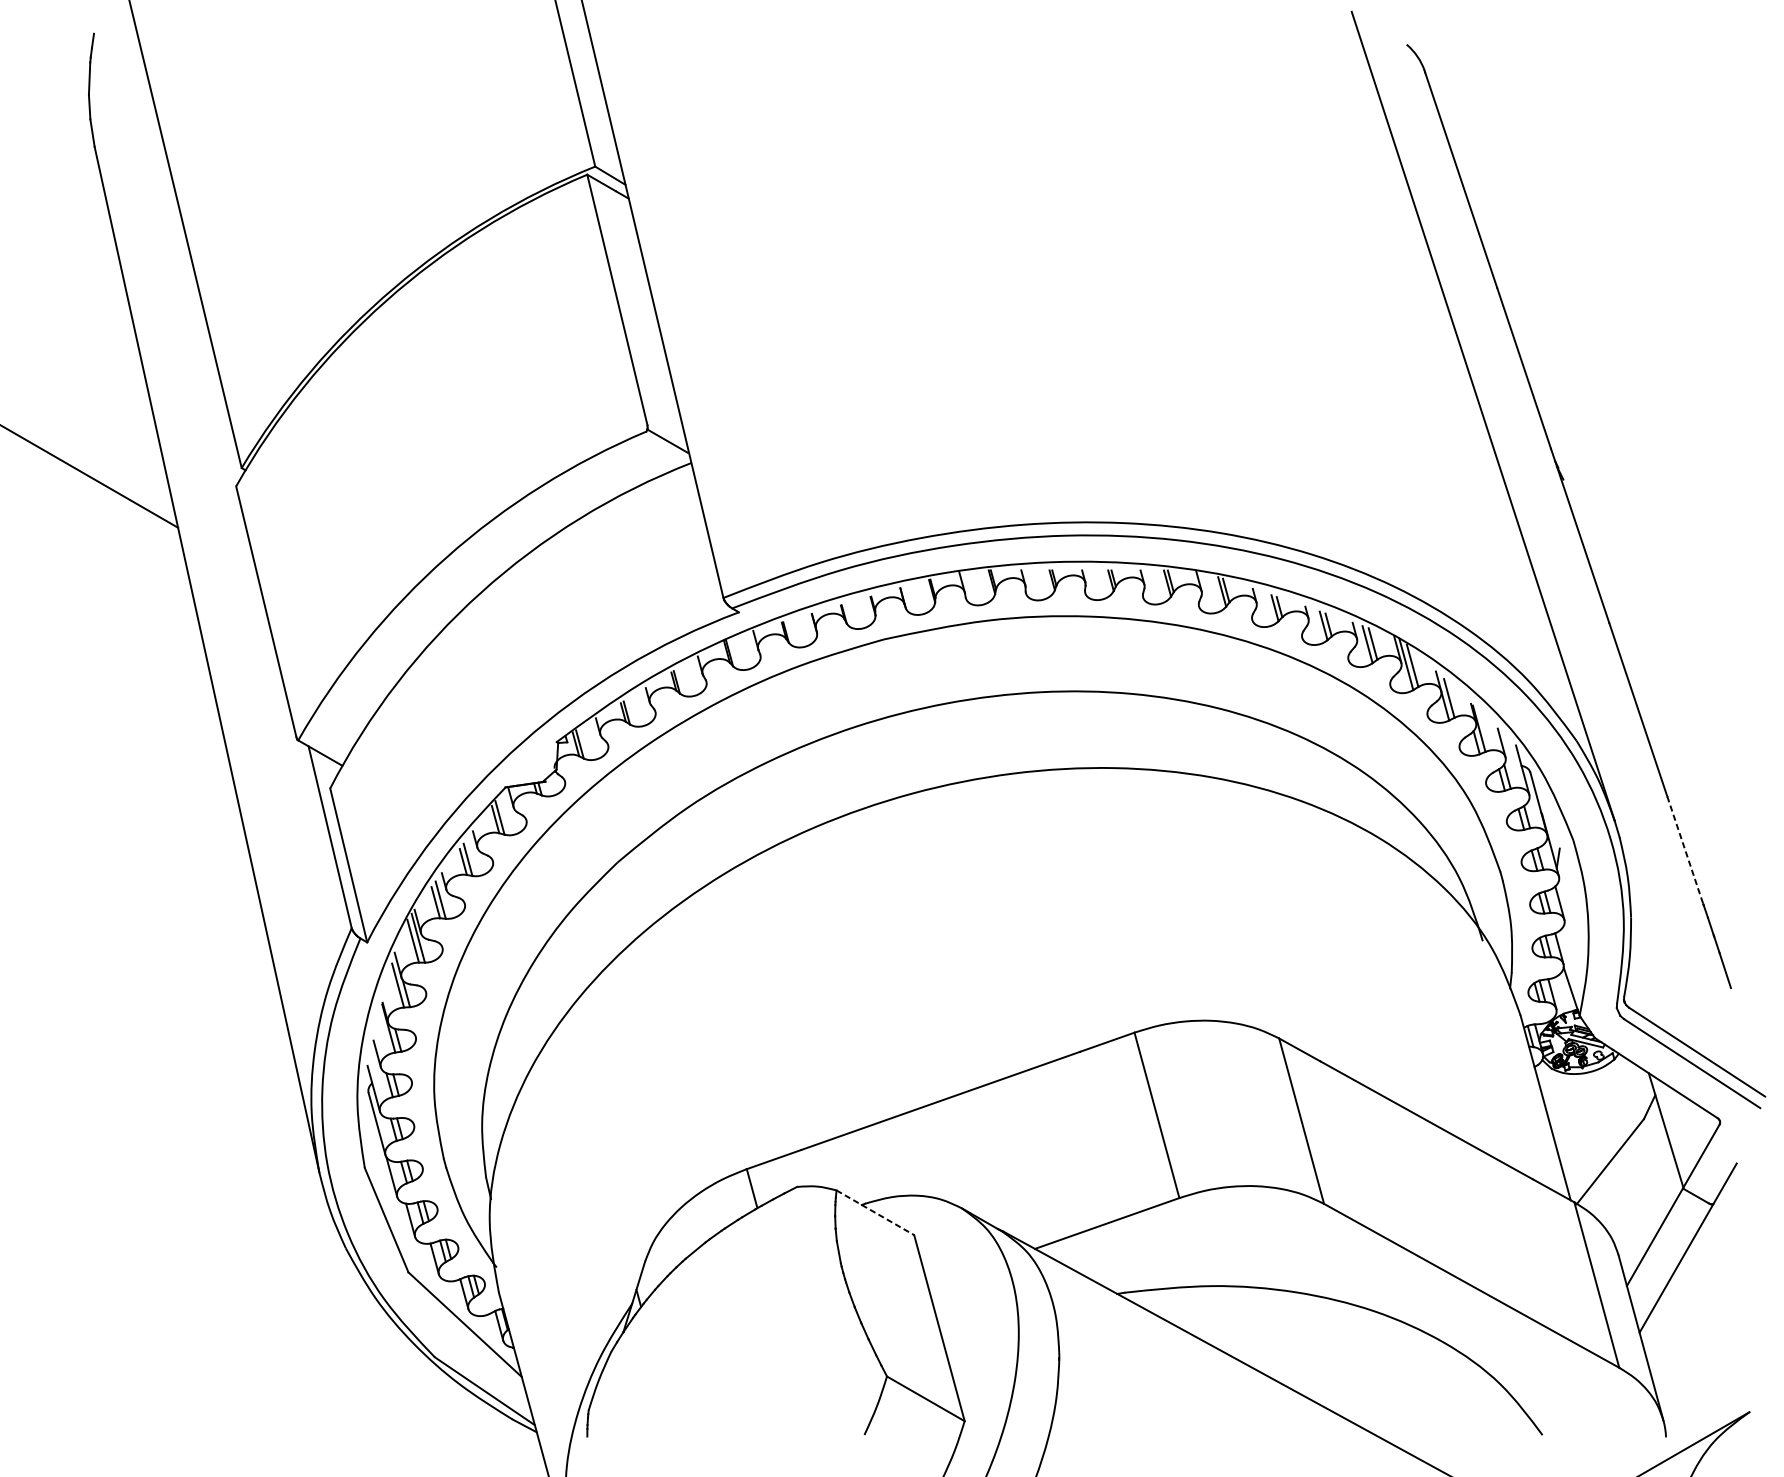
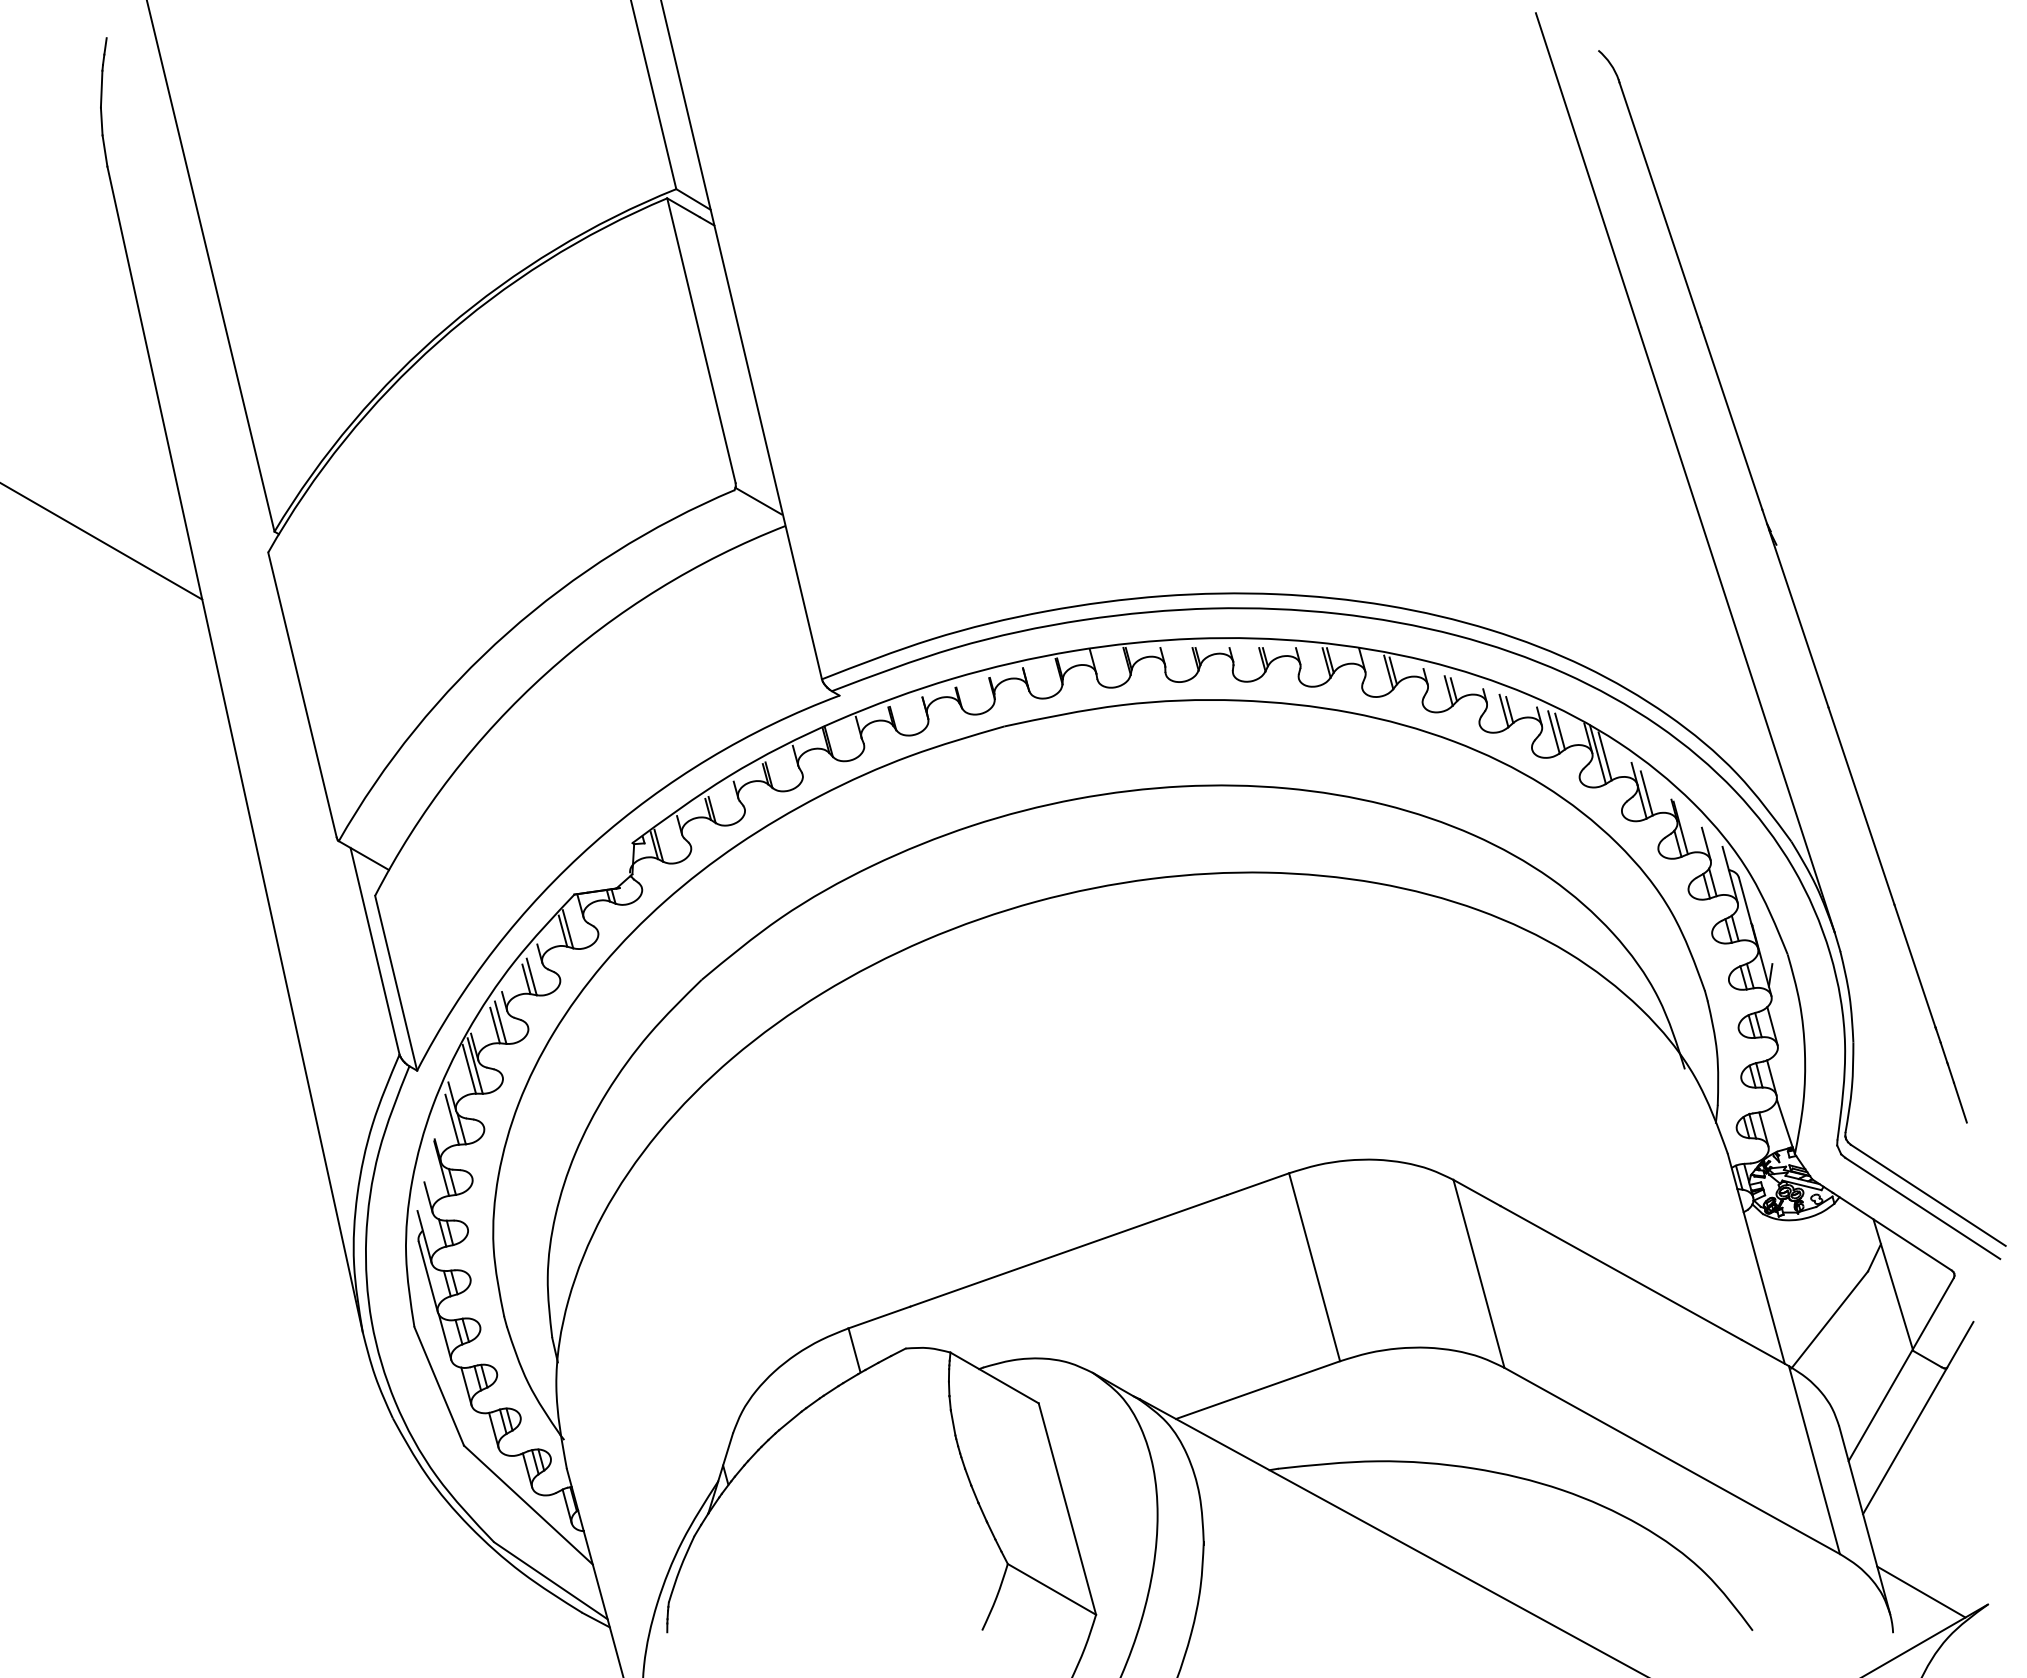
line: (1684, 850) -> (1914, 966), dashed -> solid
line: (875, 1212) -> (994, 1377), dashed -> solid
line: (1691, 1400) -> (1921, 1591), added

